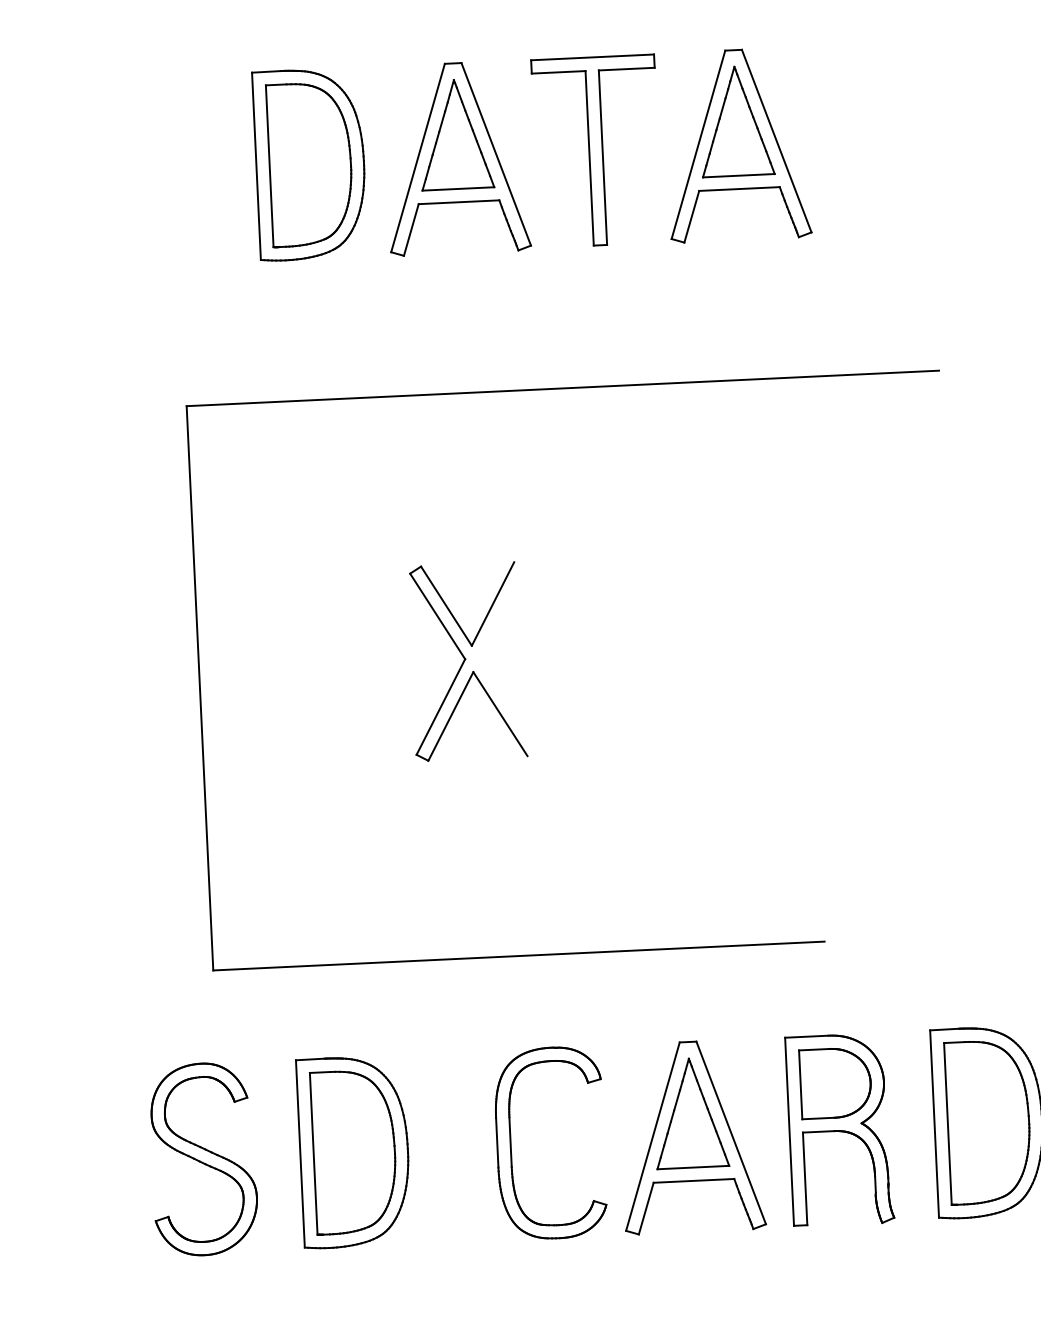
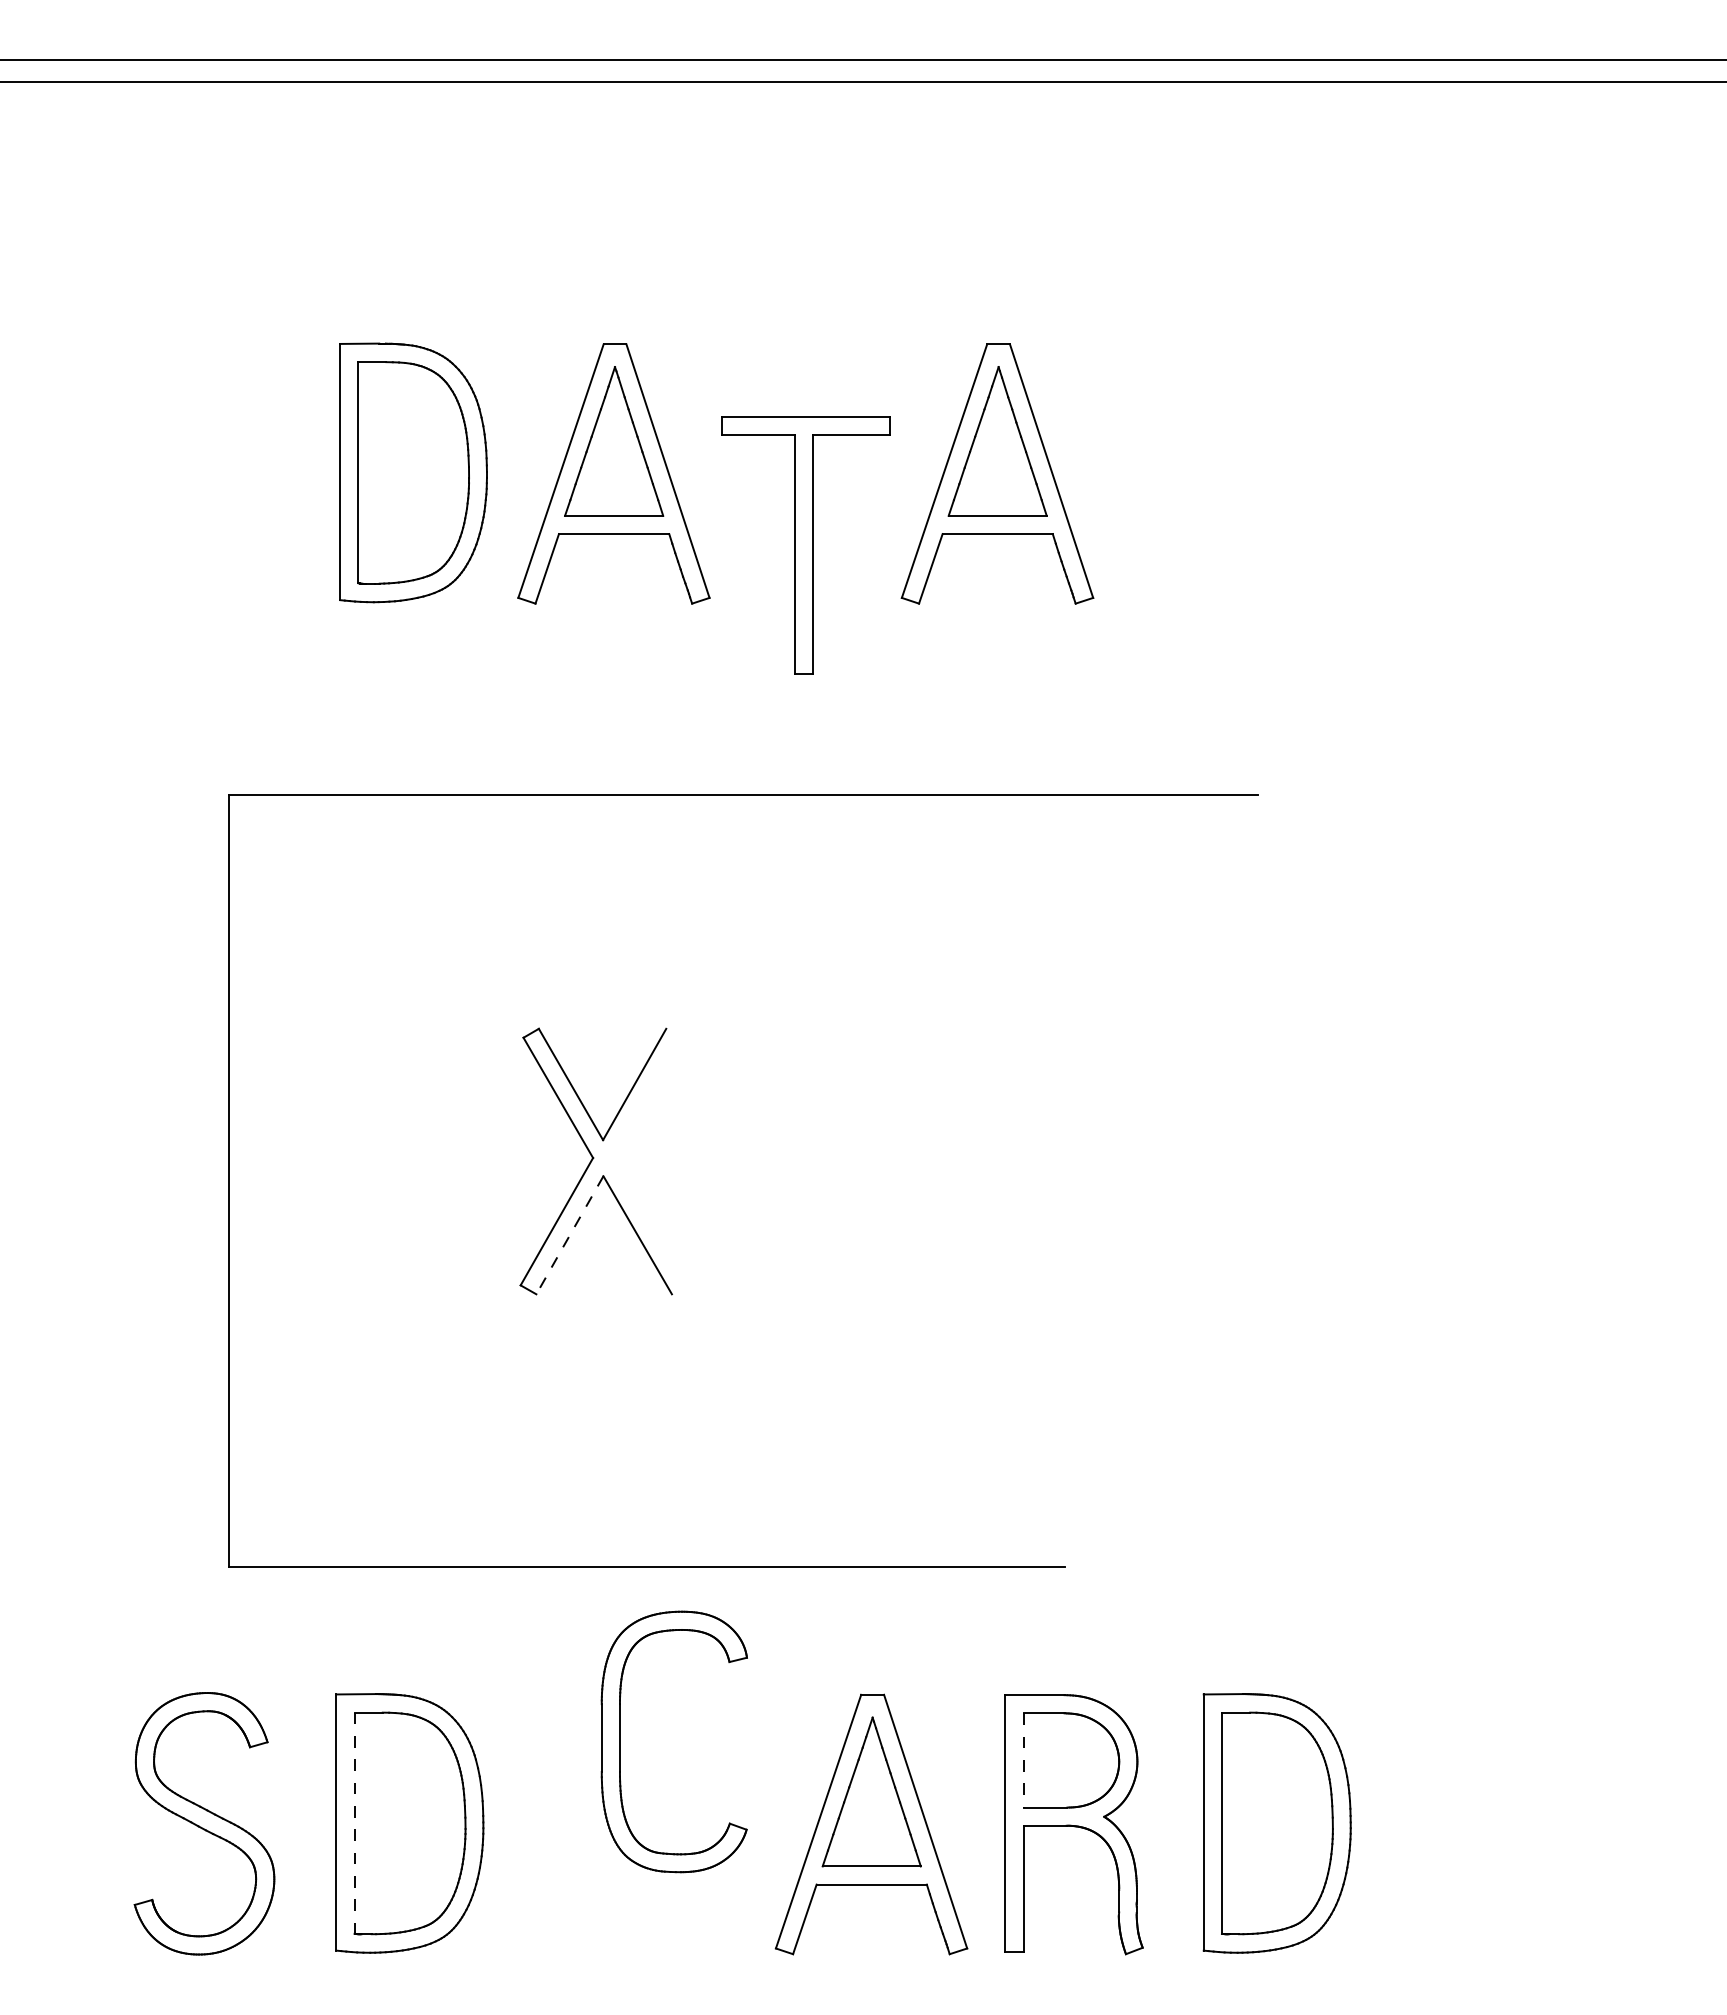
part: (596, 151) -> (805, 545), moved
line: (450, 716) -> (569, 1235), solid -> dashed
line: (800, 1084) -> (1023, 1760), solid -> dashed
part: (511, 1144) -> (620, 1741), moved
line: (313, 1154) -> (354, 1823), solid -> dashed

